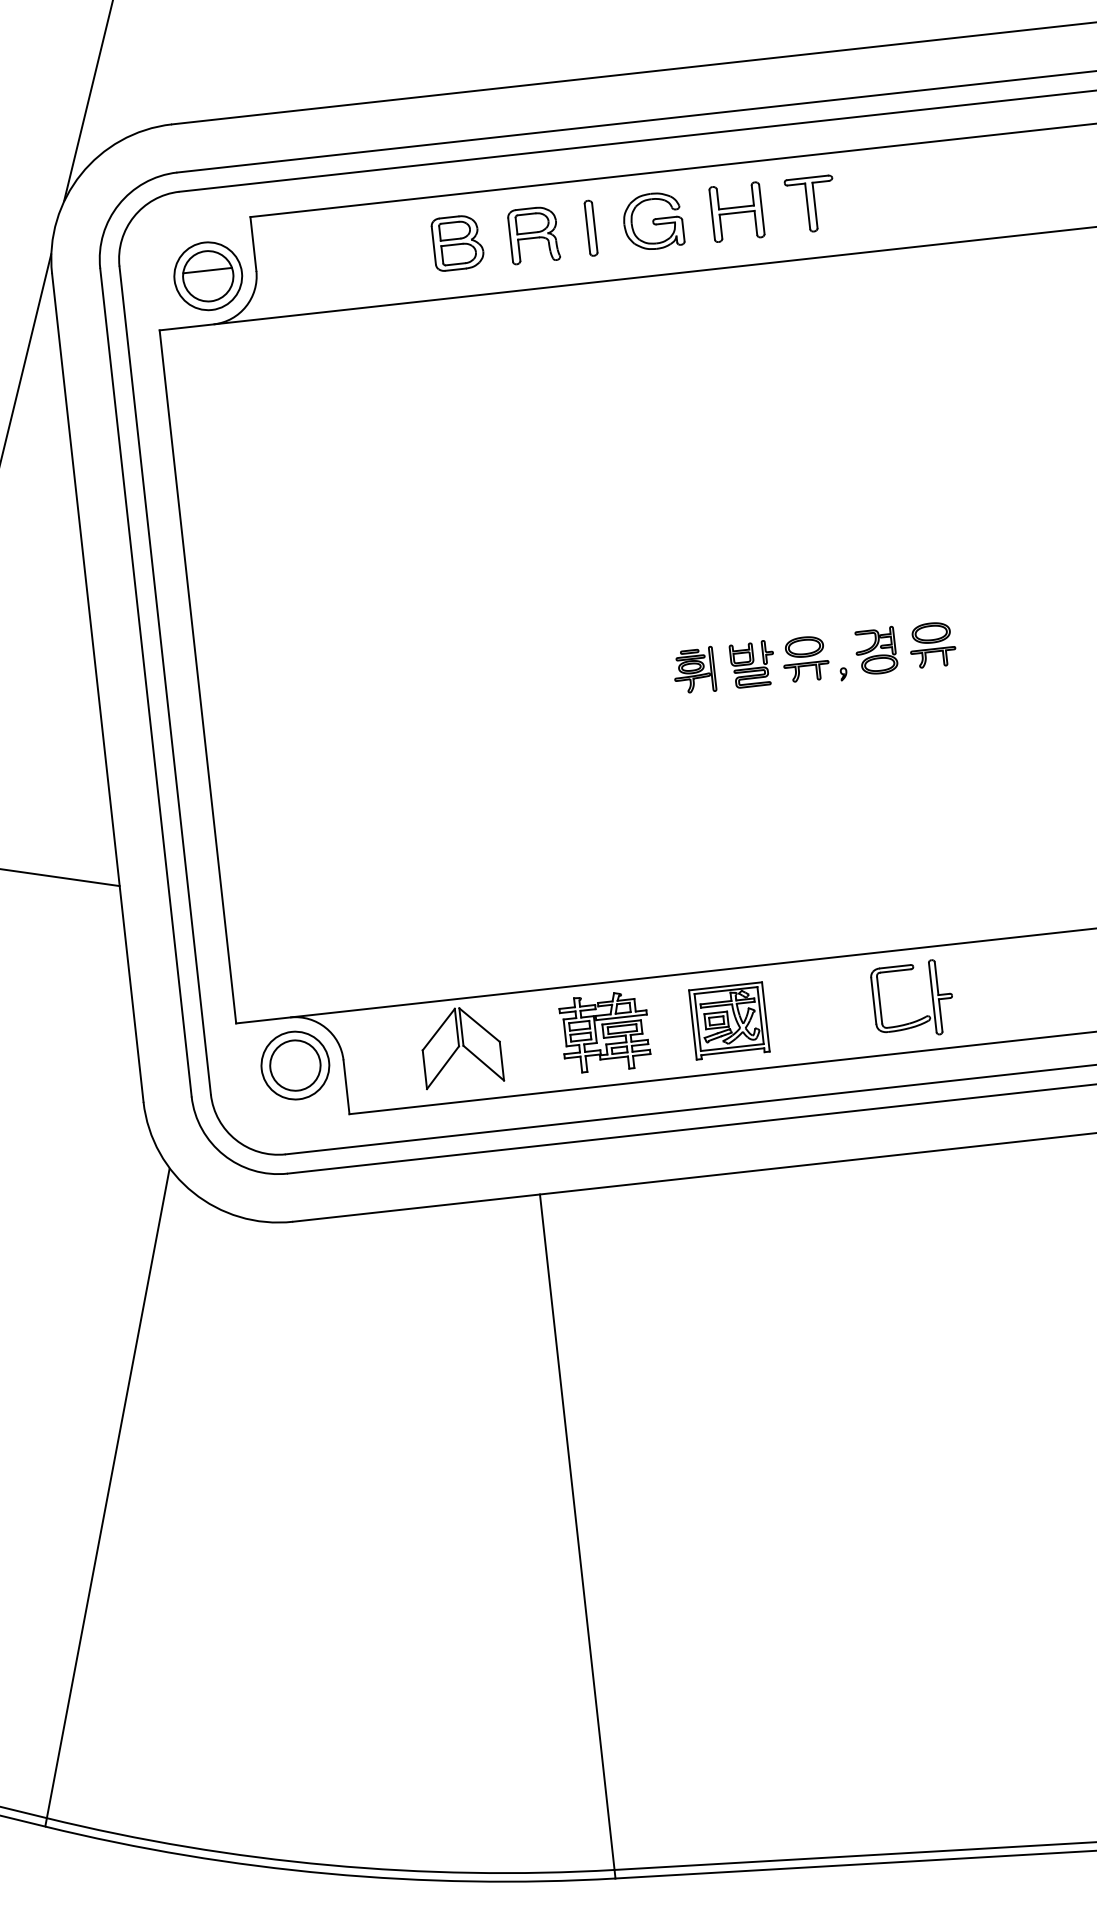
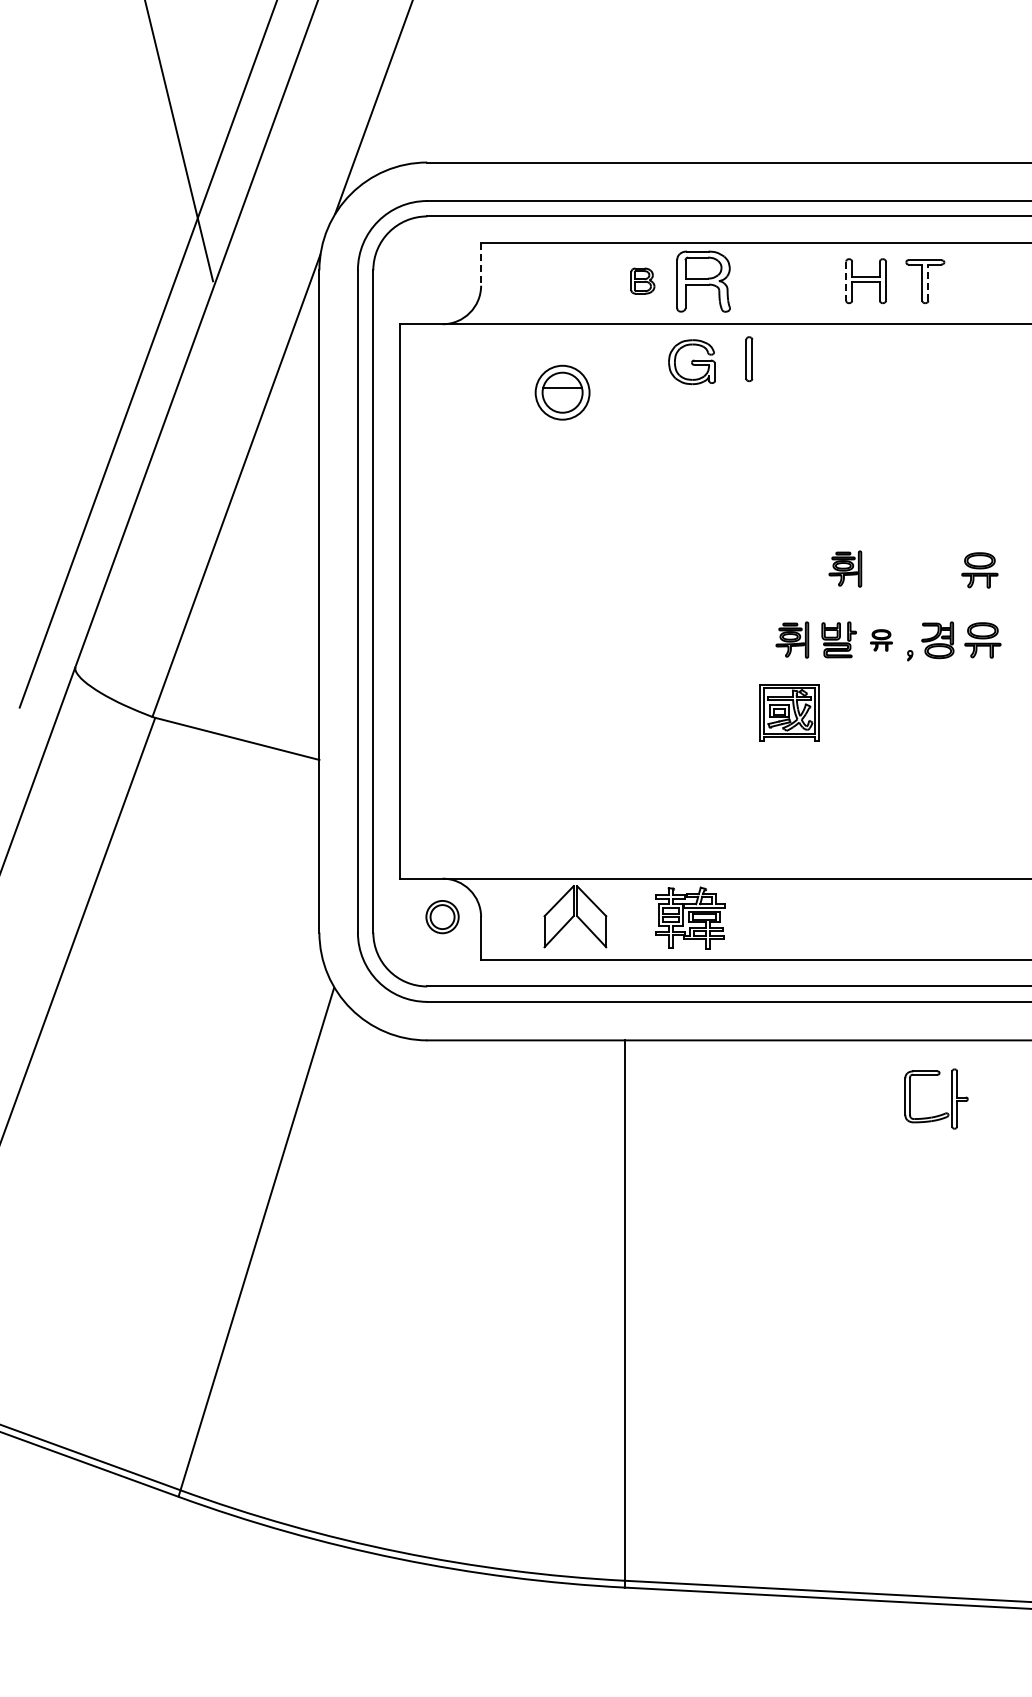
line: (815, 205) -> (928, 282), solid -> dashed
line: (712, 215) -> (846, 281), solid -> dashed
part: (652, 221) -> (691, 362), moved
part: (591, 228) -> (749, 359), moved
part: (533, 234) -> (703, 281), size x1.4
part: (457, 242) -> (642, 280), size x0.6
line: (253, 244) -> (481, 264), solid -> dashed
part: (208, 276) -> (562, 392), moved
part: (918, 558) -> (979, 570), added
part: (750, 574) -> (845, 568), added
part: (805, 659) -> (881, 640), size x0.6
part: (931, 997) -> (951, 1098), moved
part: (729, 1020) -> (789, 712), moved
part: (295, 1064) -> (442, 916), size x0.6

